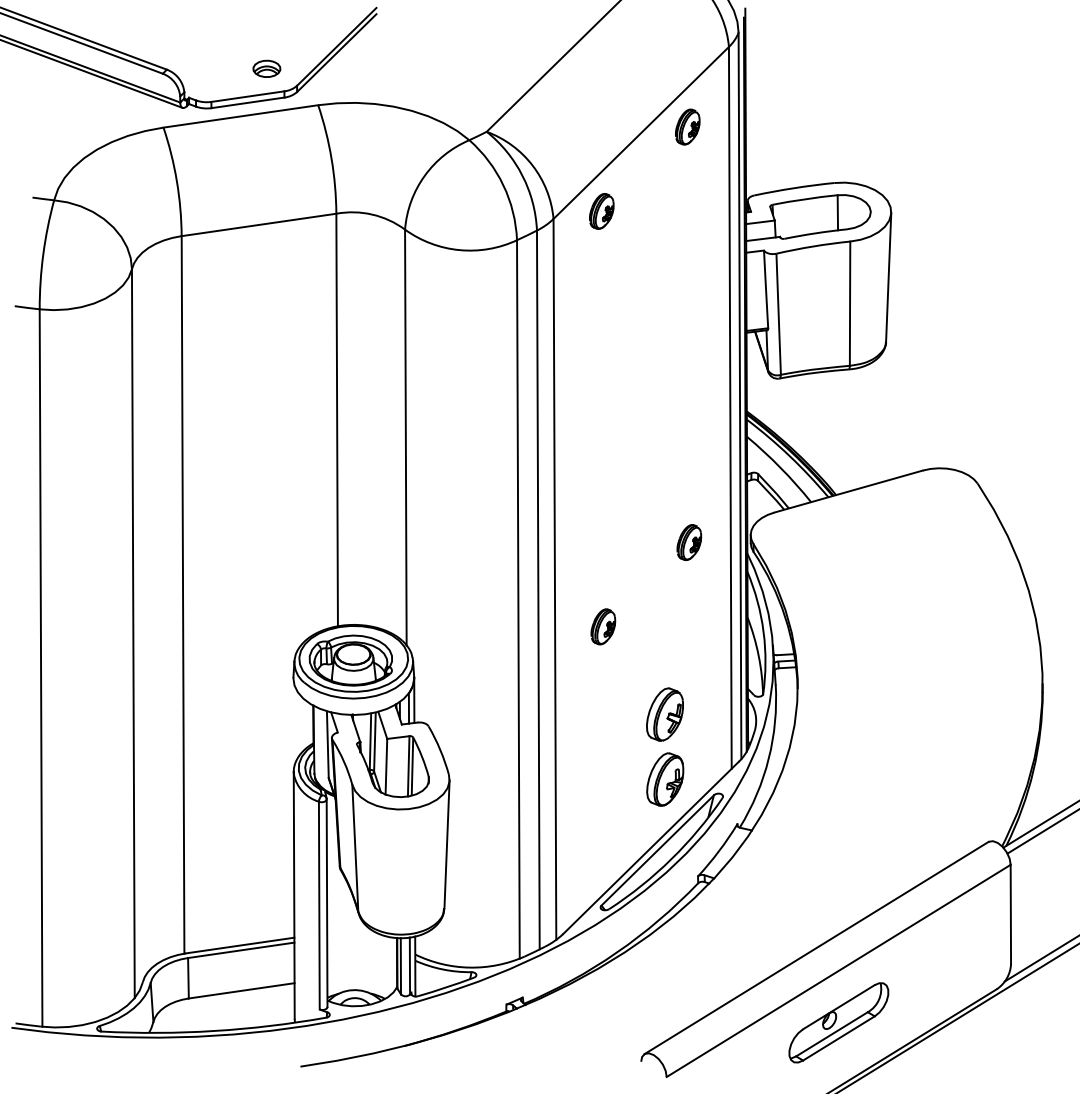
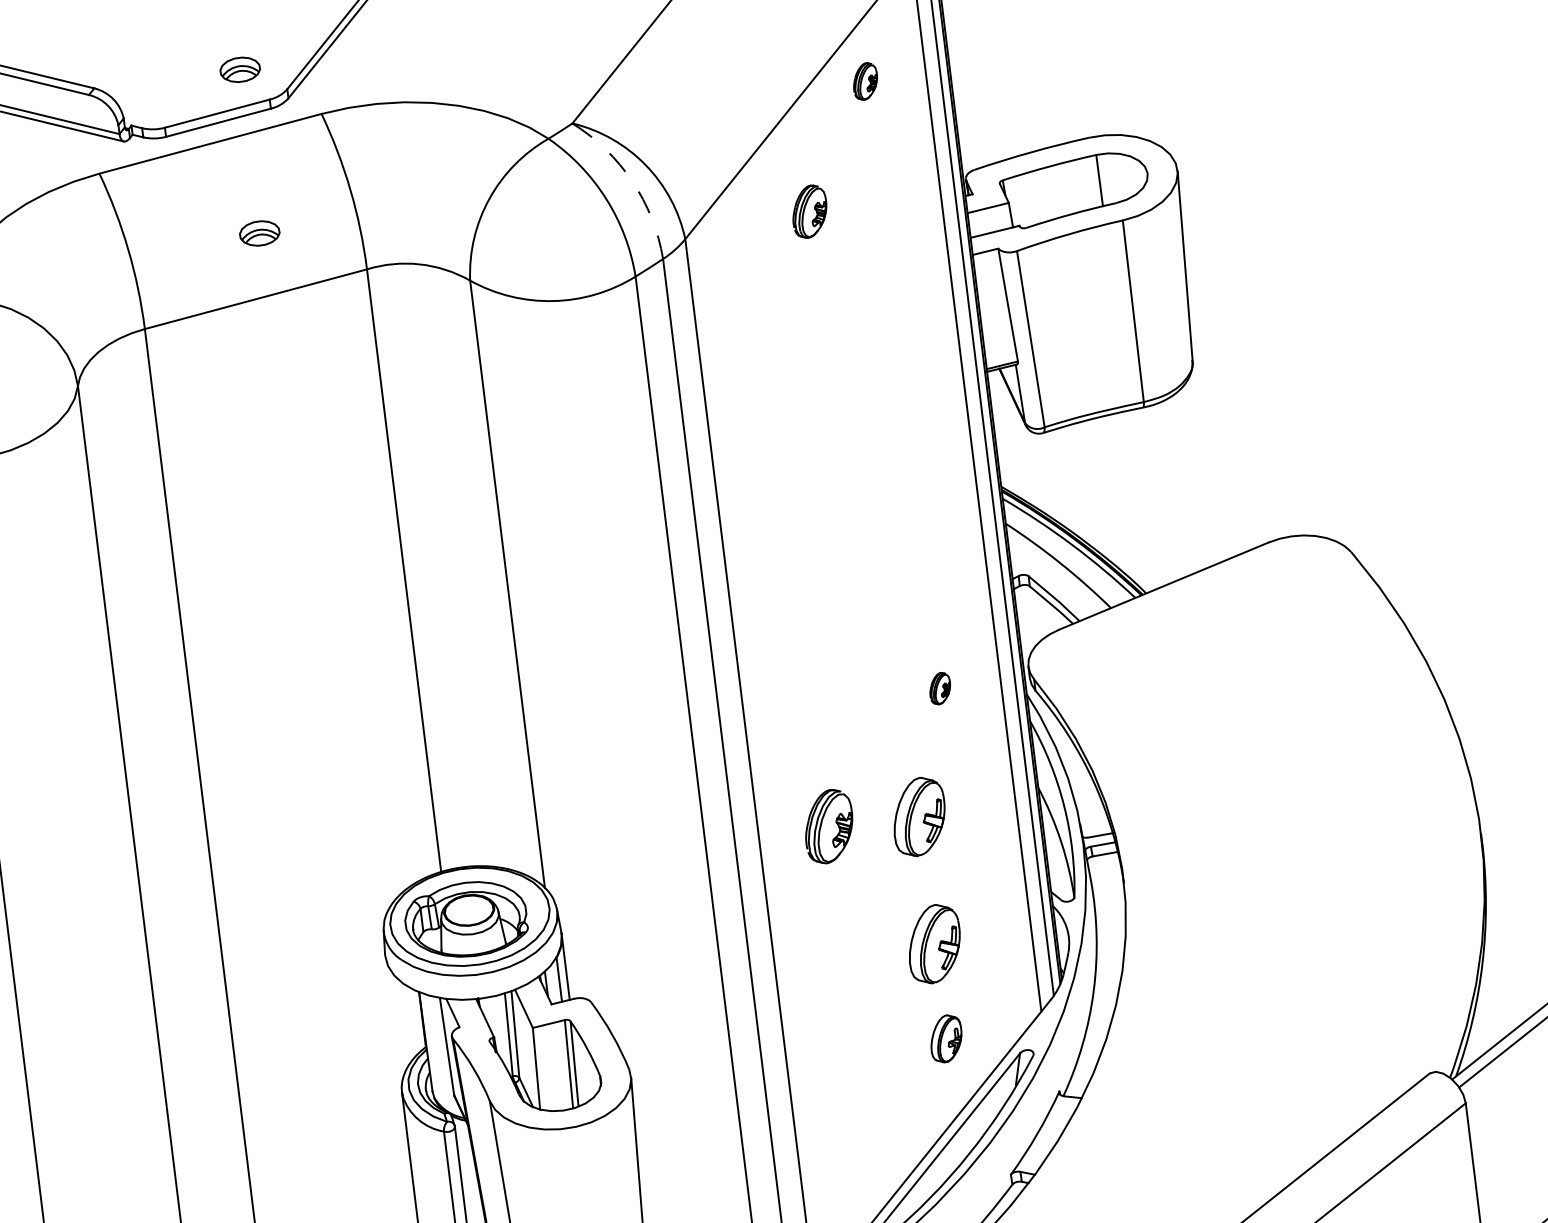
part: (687, 126) -> (864, 80), size x0.7
arc: (522, 175) -> (632, 181), solid -> dashed
part: (266, 180) -> (259, 232), added
part: (601, 211) -> (809, 211), moved
part: (689, 542) -> (940, 688), size x0.6
part: (603, 626) -> (829, 825), size x1.4
part: (664, 627) -> (918, 816), added
part: (665, 779) -> (946, 1038), size x0.6

